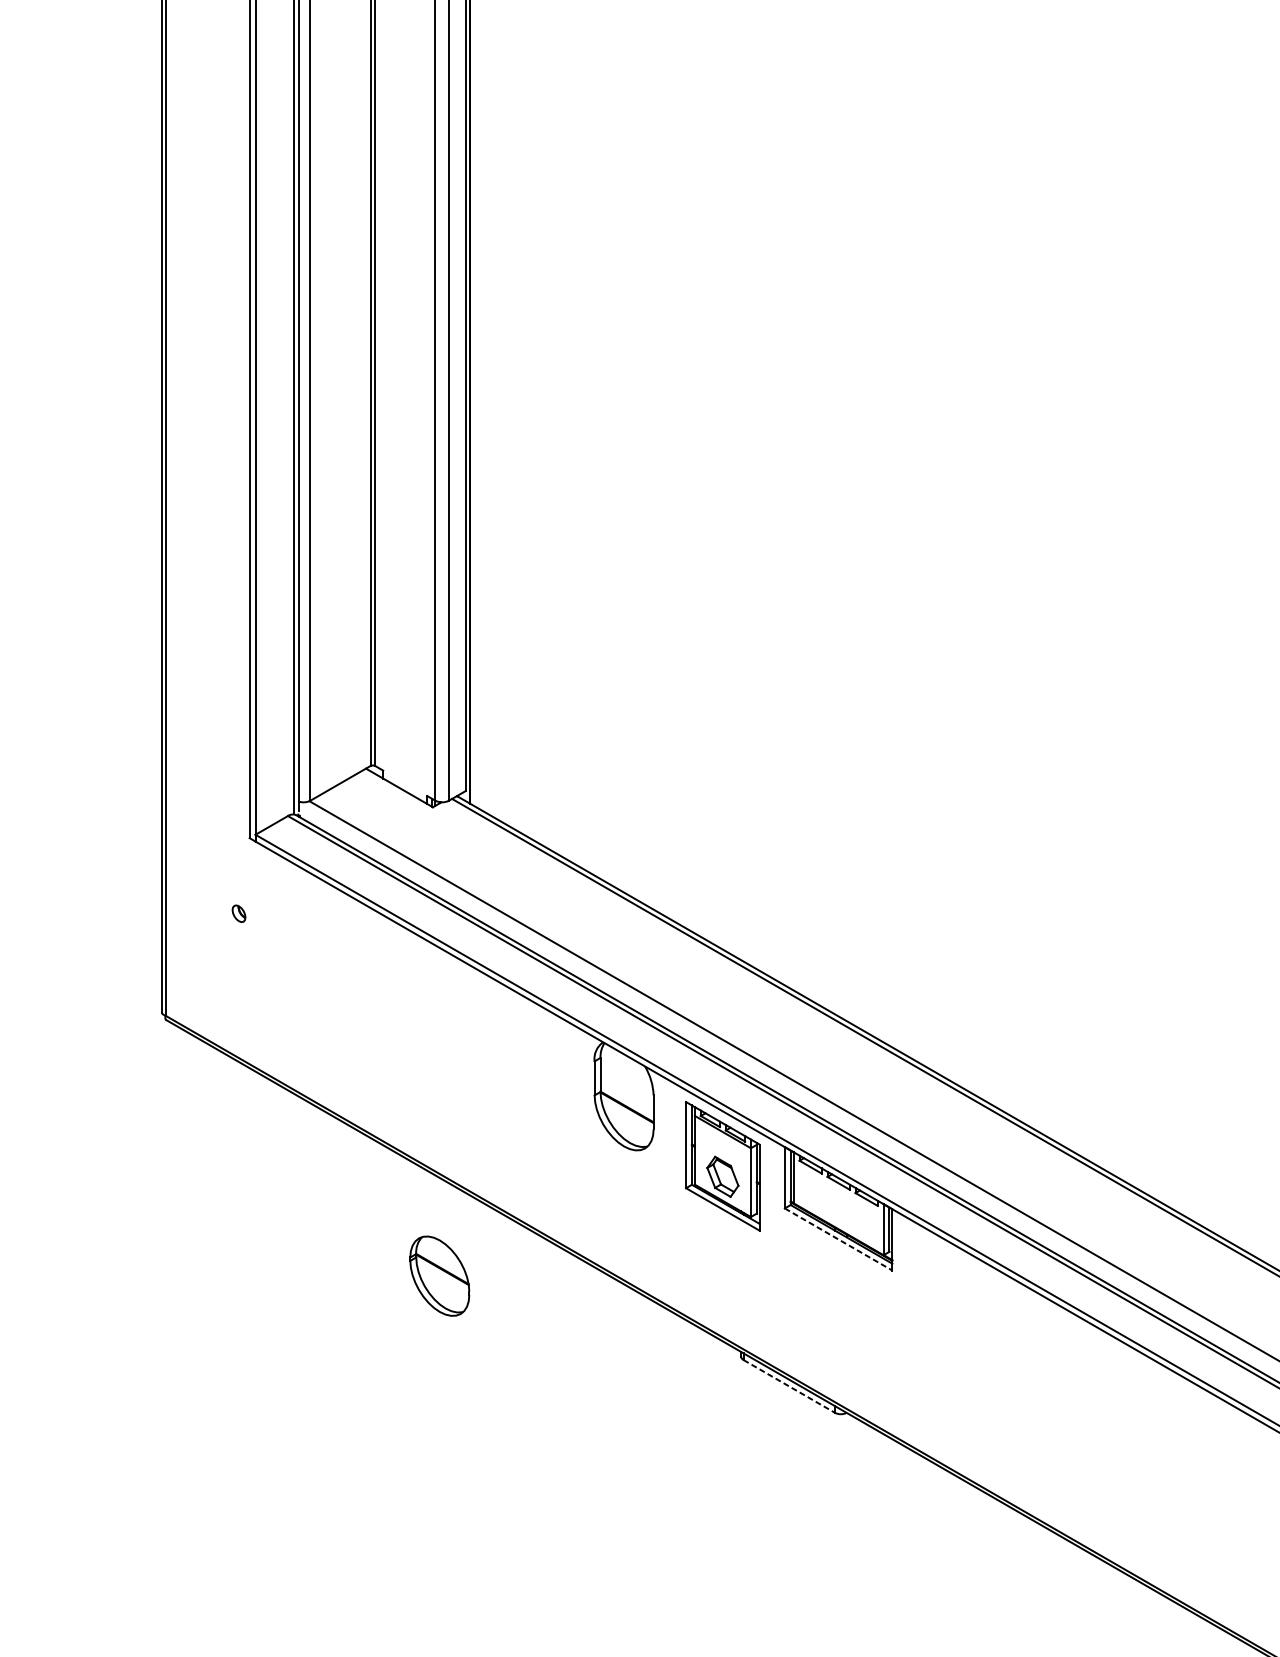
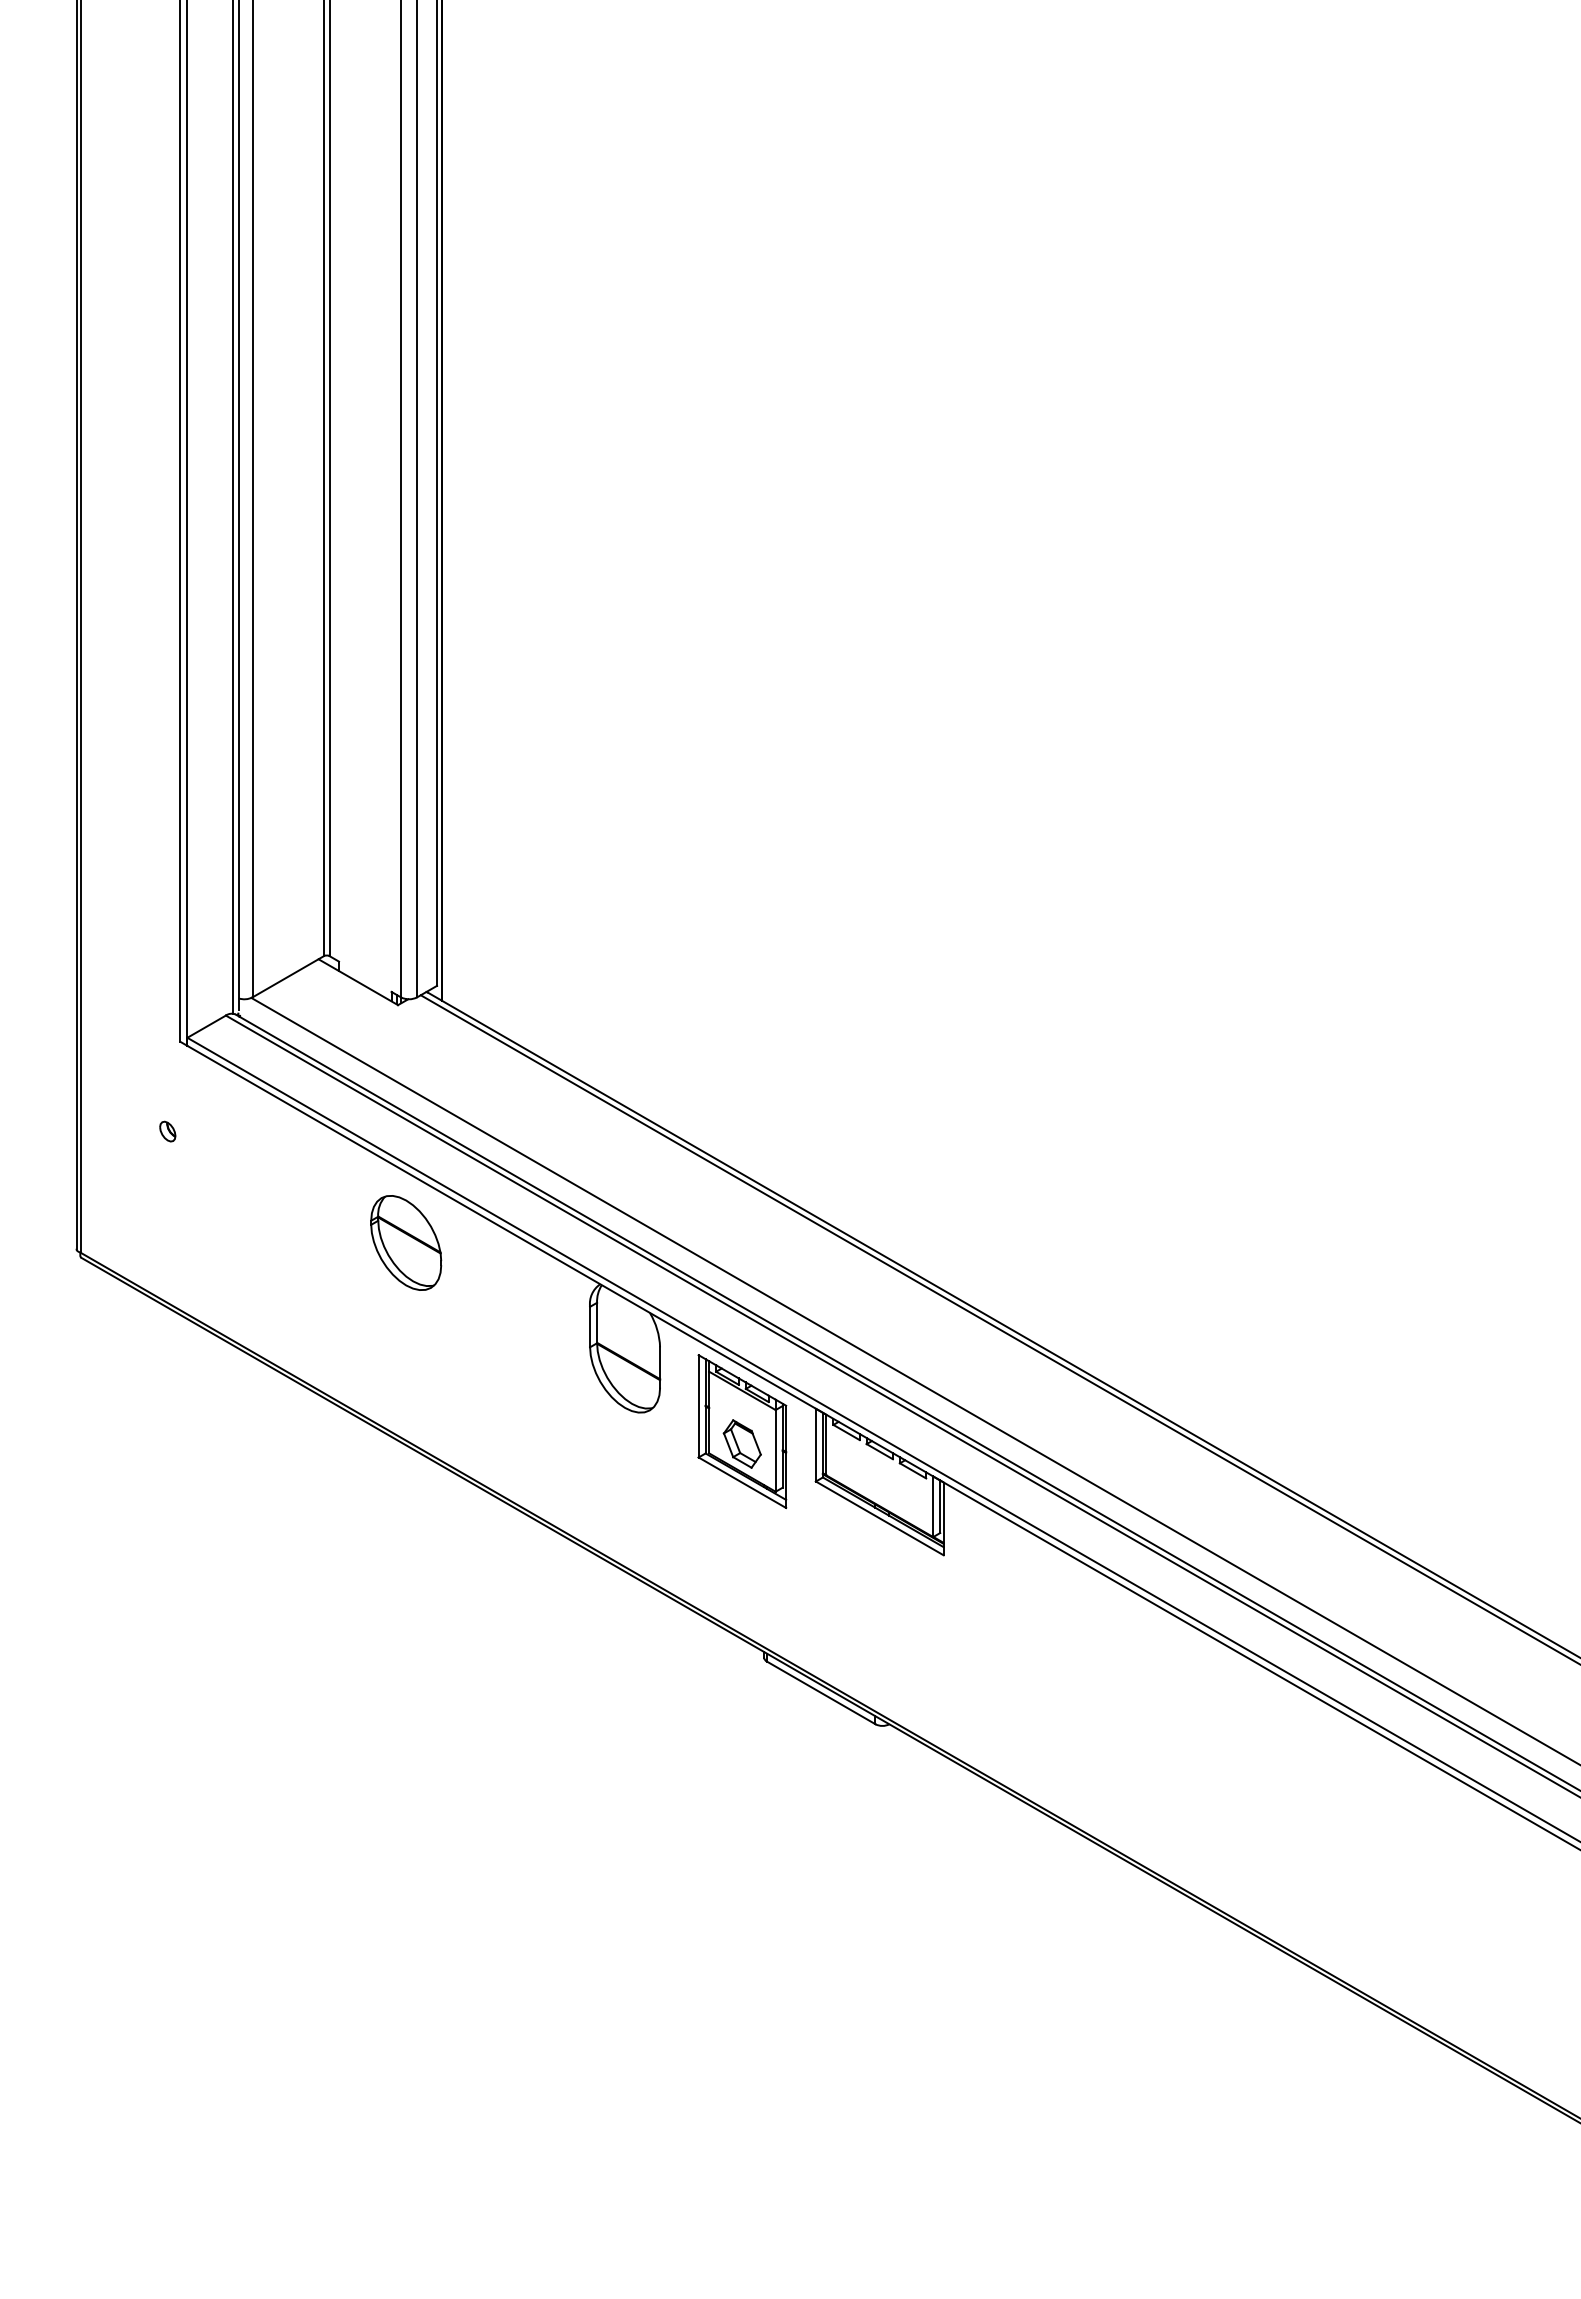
line: (838, 1239) -> (879, 1518), dashed -> solid
part: (440, 1275) -> (406, 1242), moved
line: (789, 1386) -> (821, 1692), dashed -> solid

